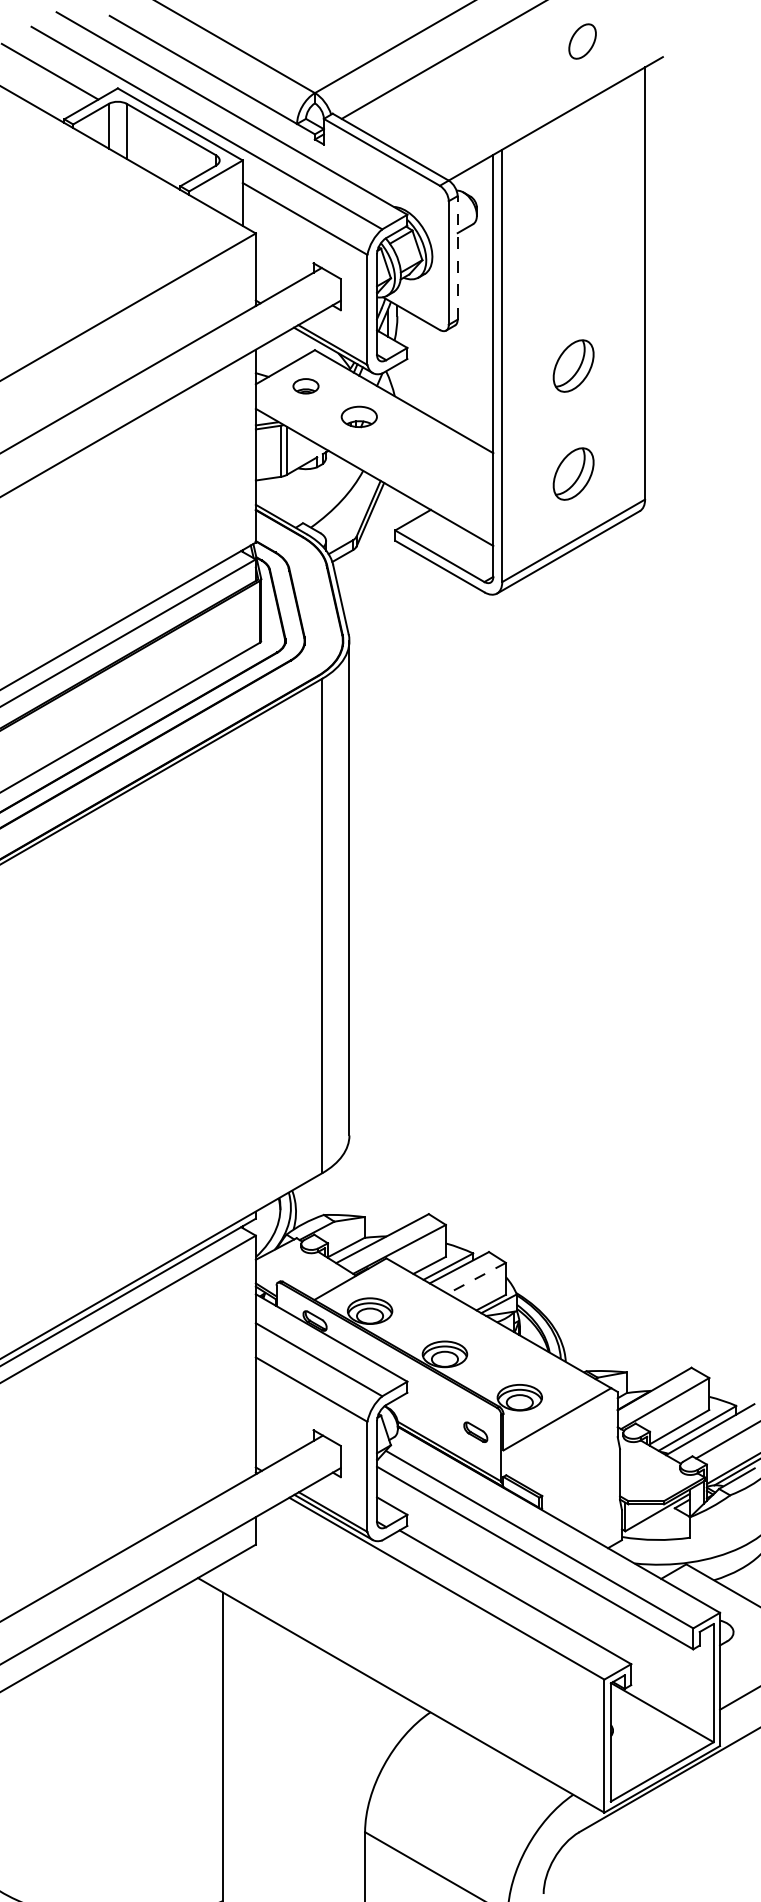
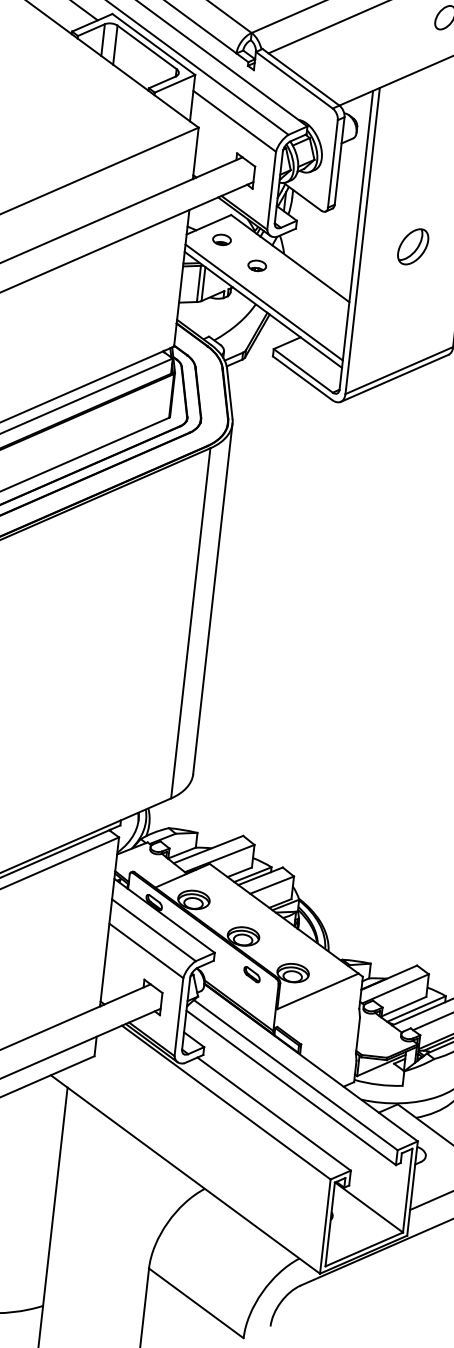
line: (457, 257) -> (339, 160), dashed -> solid
part: (358, 416) -> (256, 265), size x0.71
line: (374, 466) -> (264, 302), added
part: (573, 473) -> (404, 322), removed
line: (476, 1278) -> (271, 885), dashed -> solid
part: (475, 1431) -> (251, 974), moved

